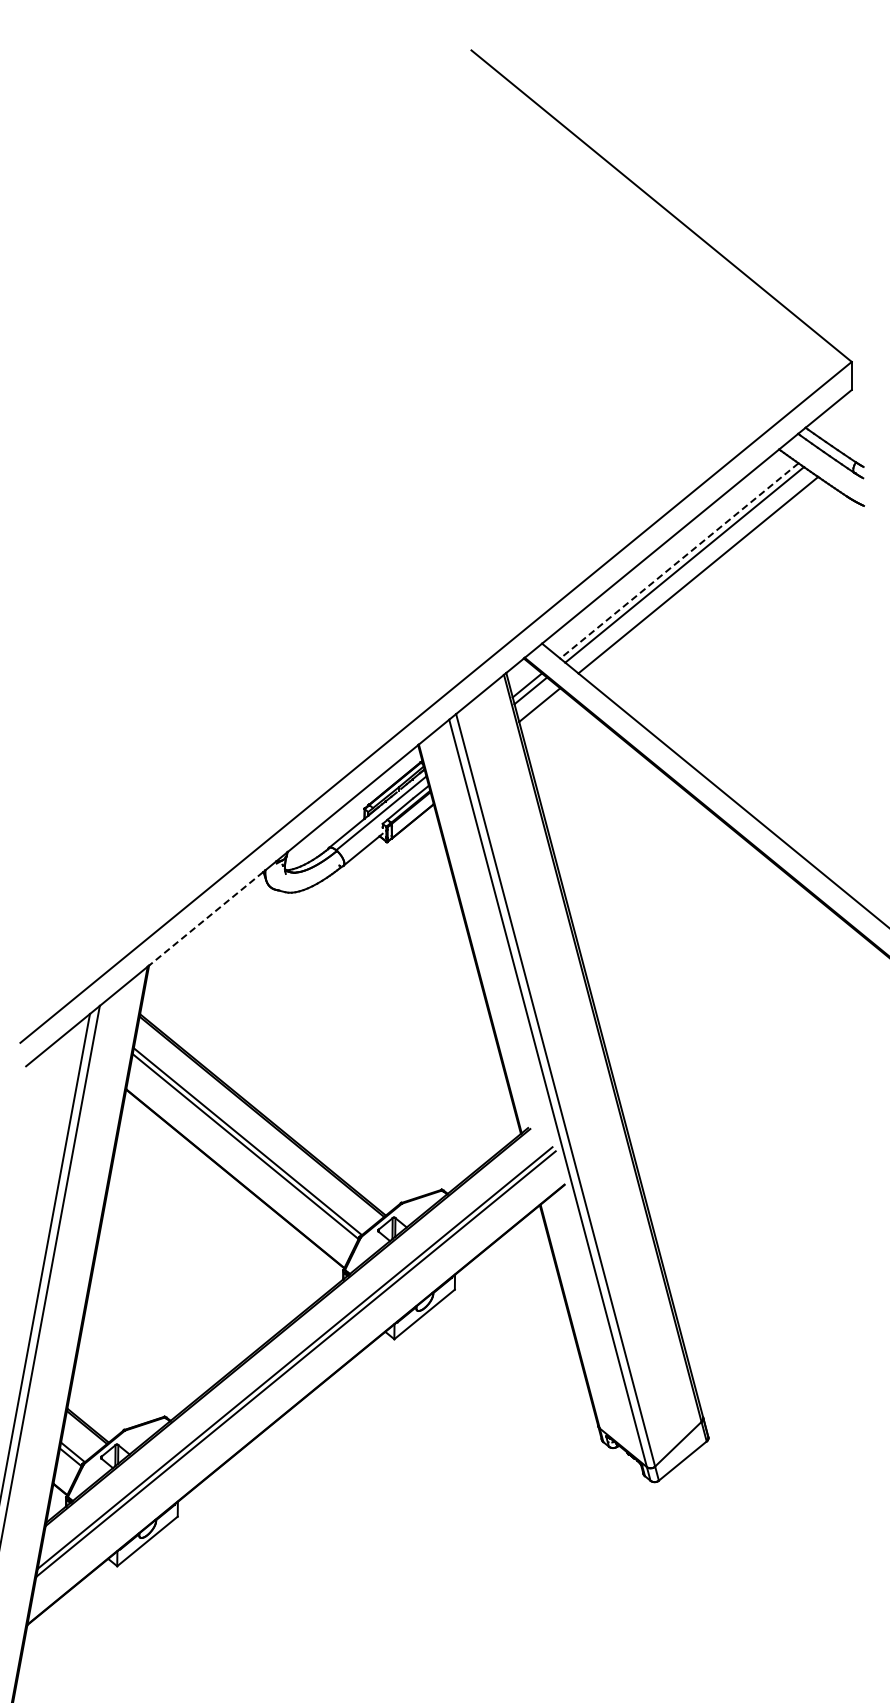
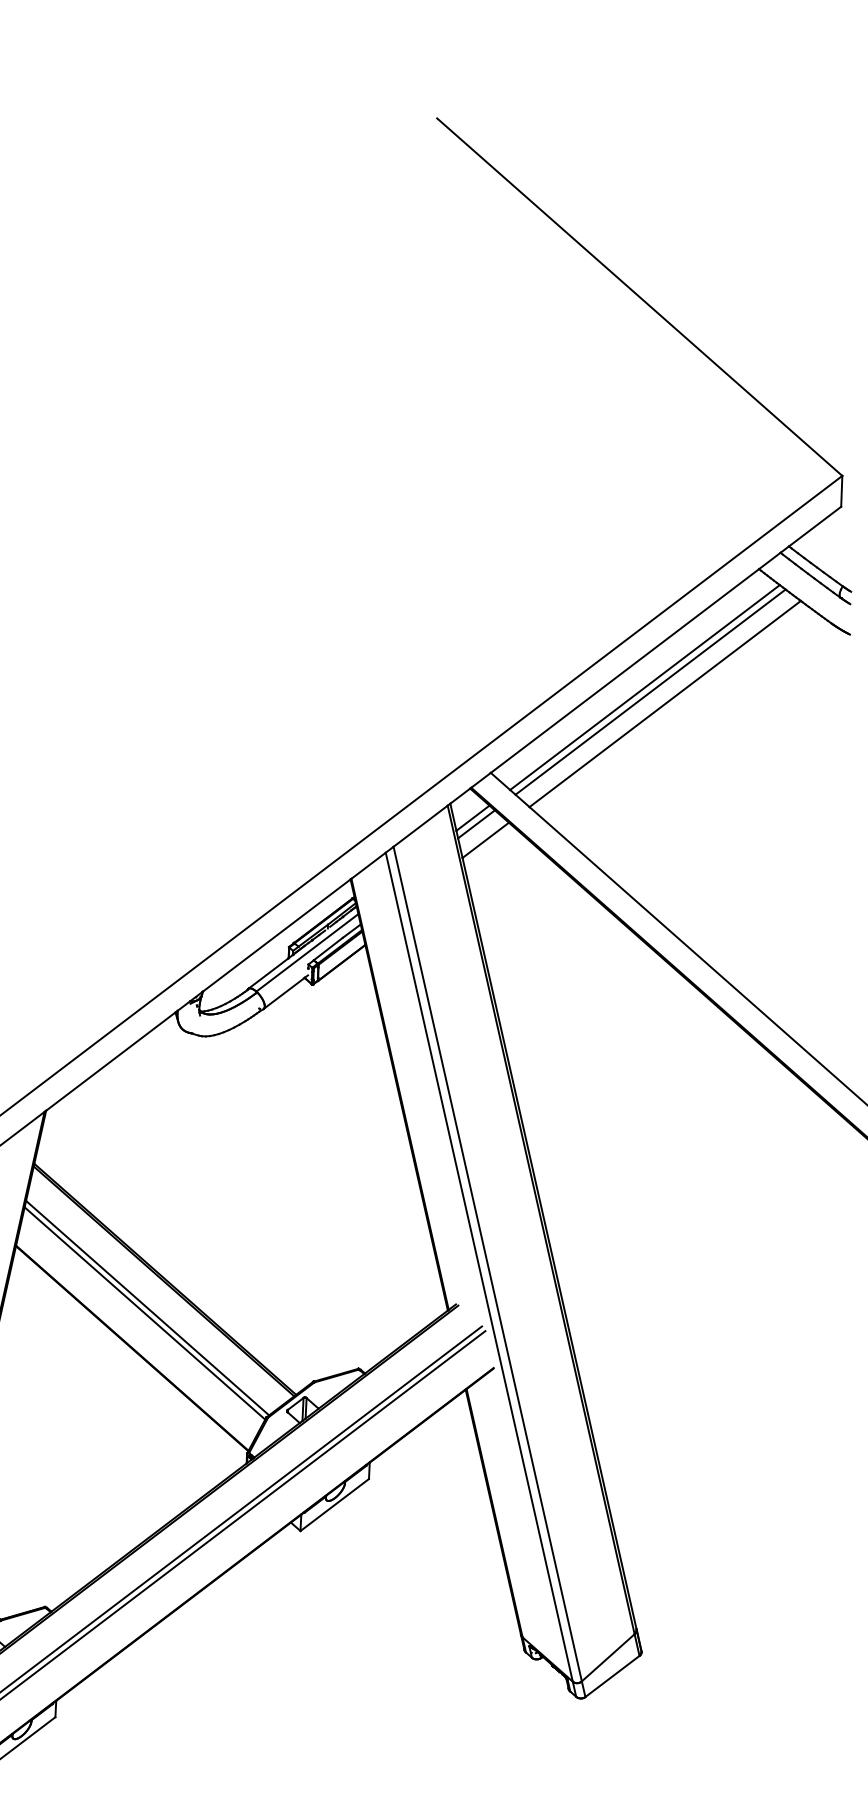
line: (679, 561) -> (645, 688), dashed -> solid
line: (206, 918) -> (111, 1061), dashed -> solid

